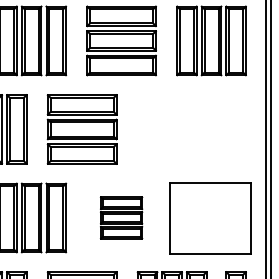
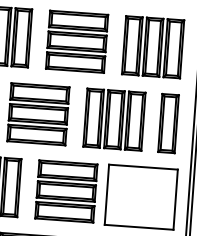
part: (171, 129) -> (113, 119), added
part: (235, 129) -> (167, 123), added
part: (121, 217) -> (66, 191), size x1.67

